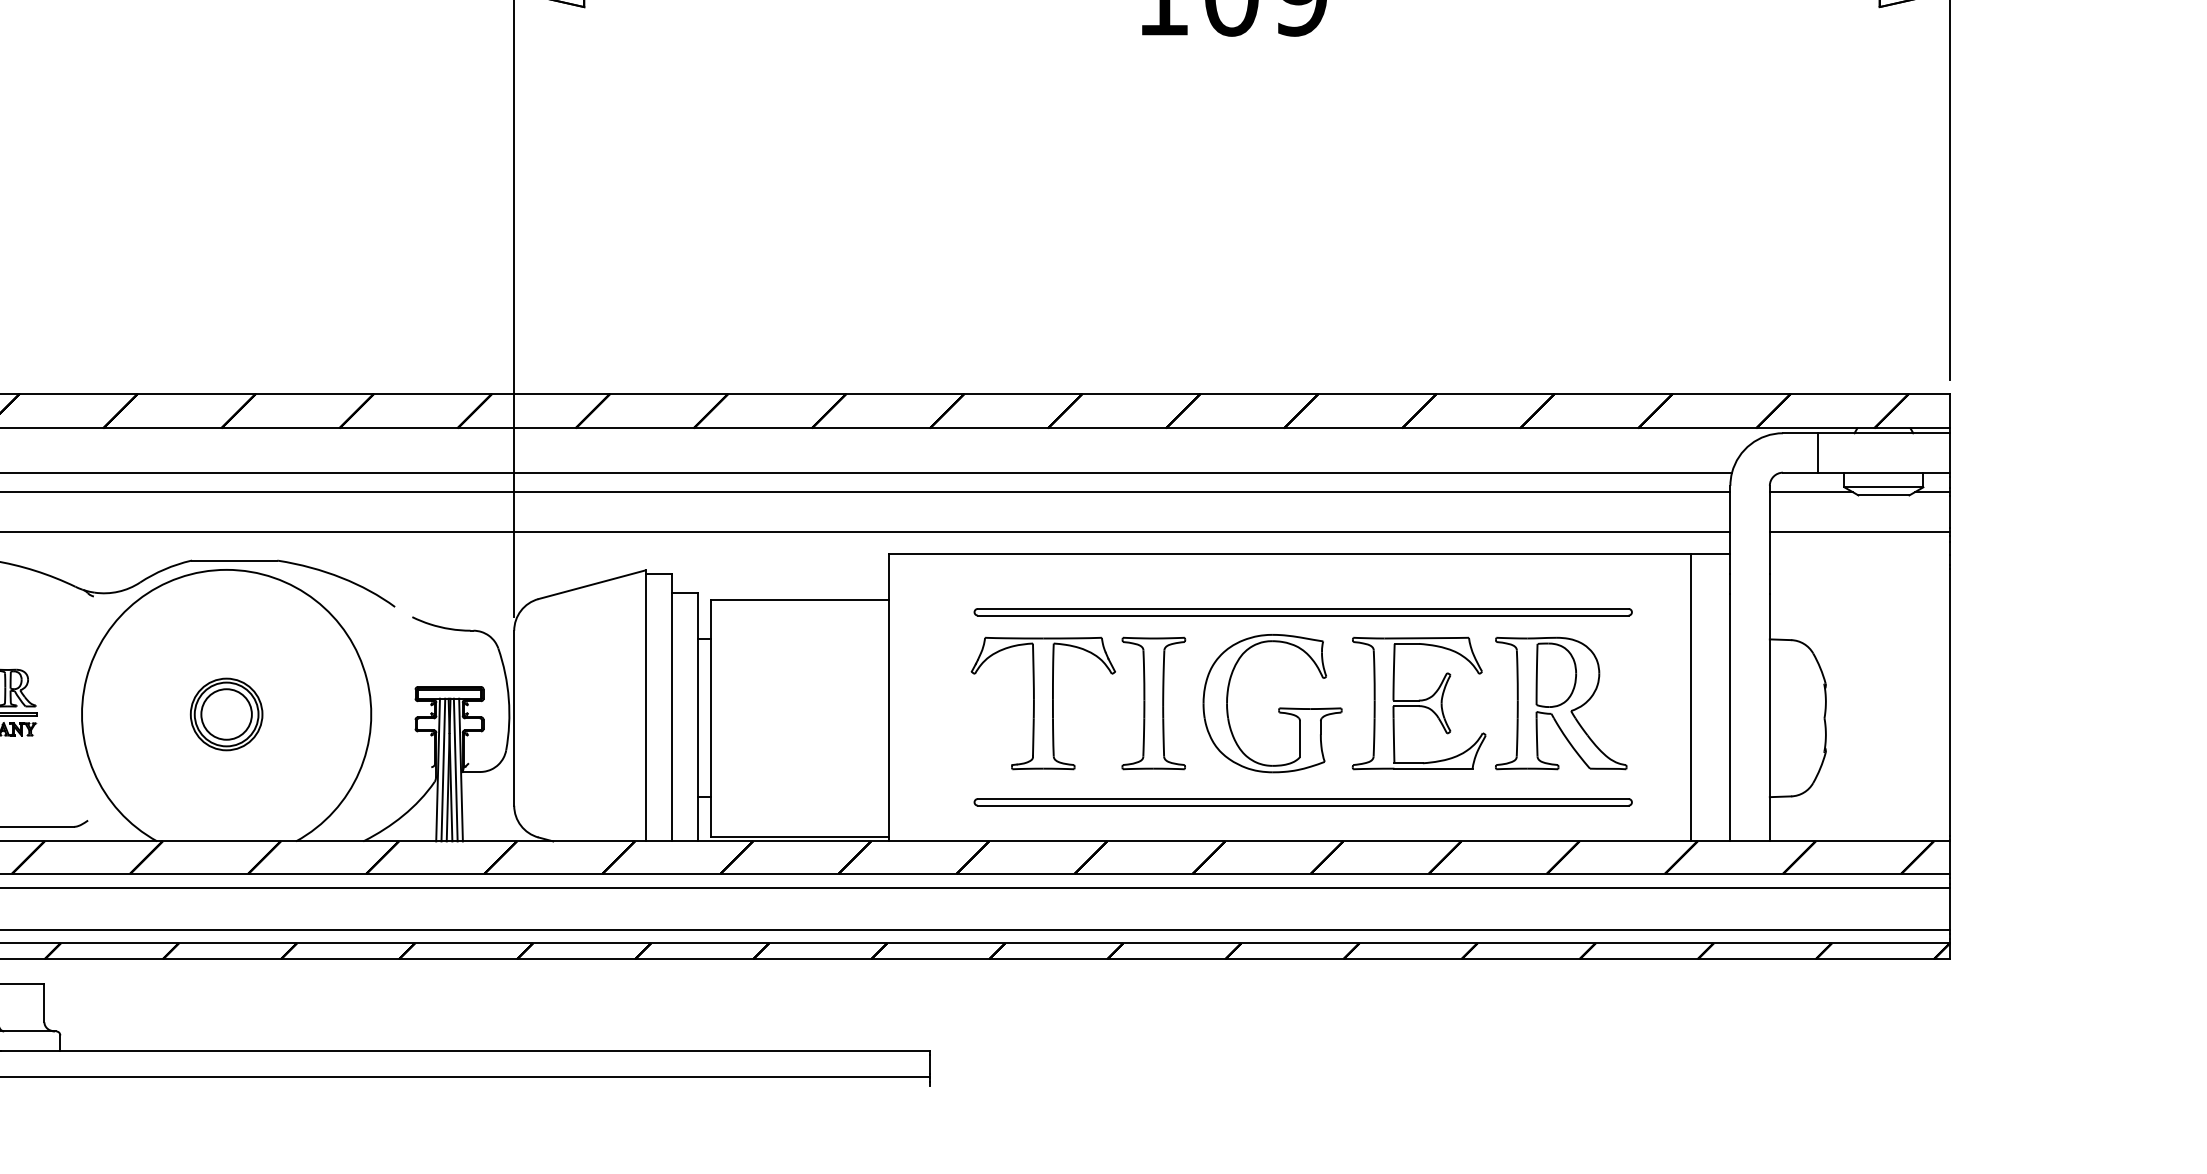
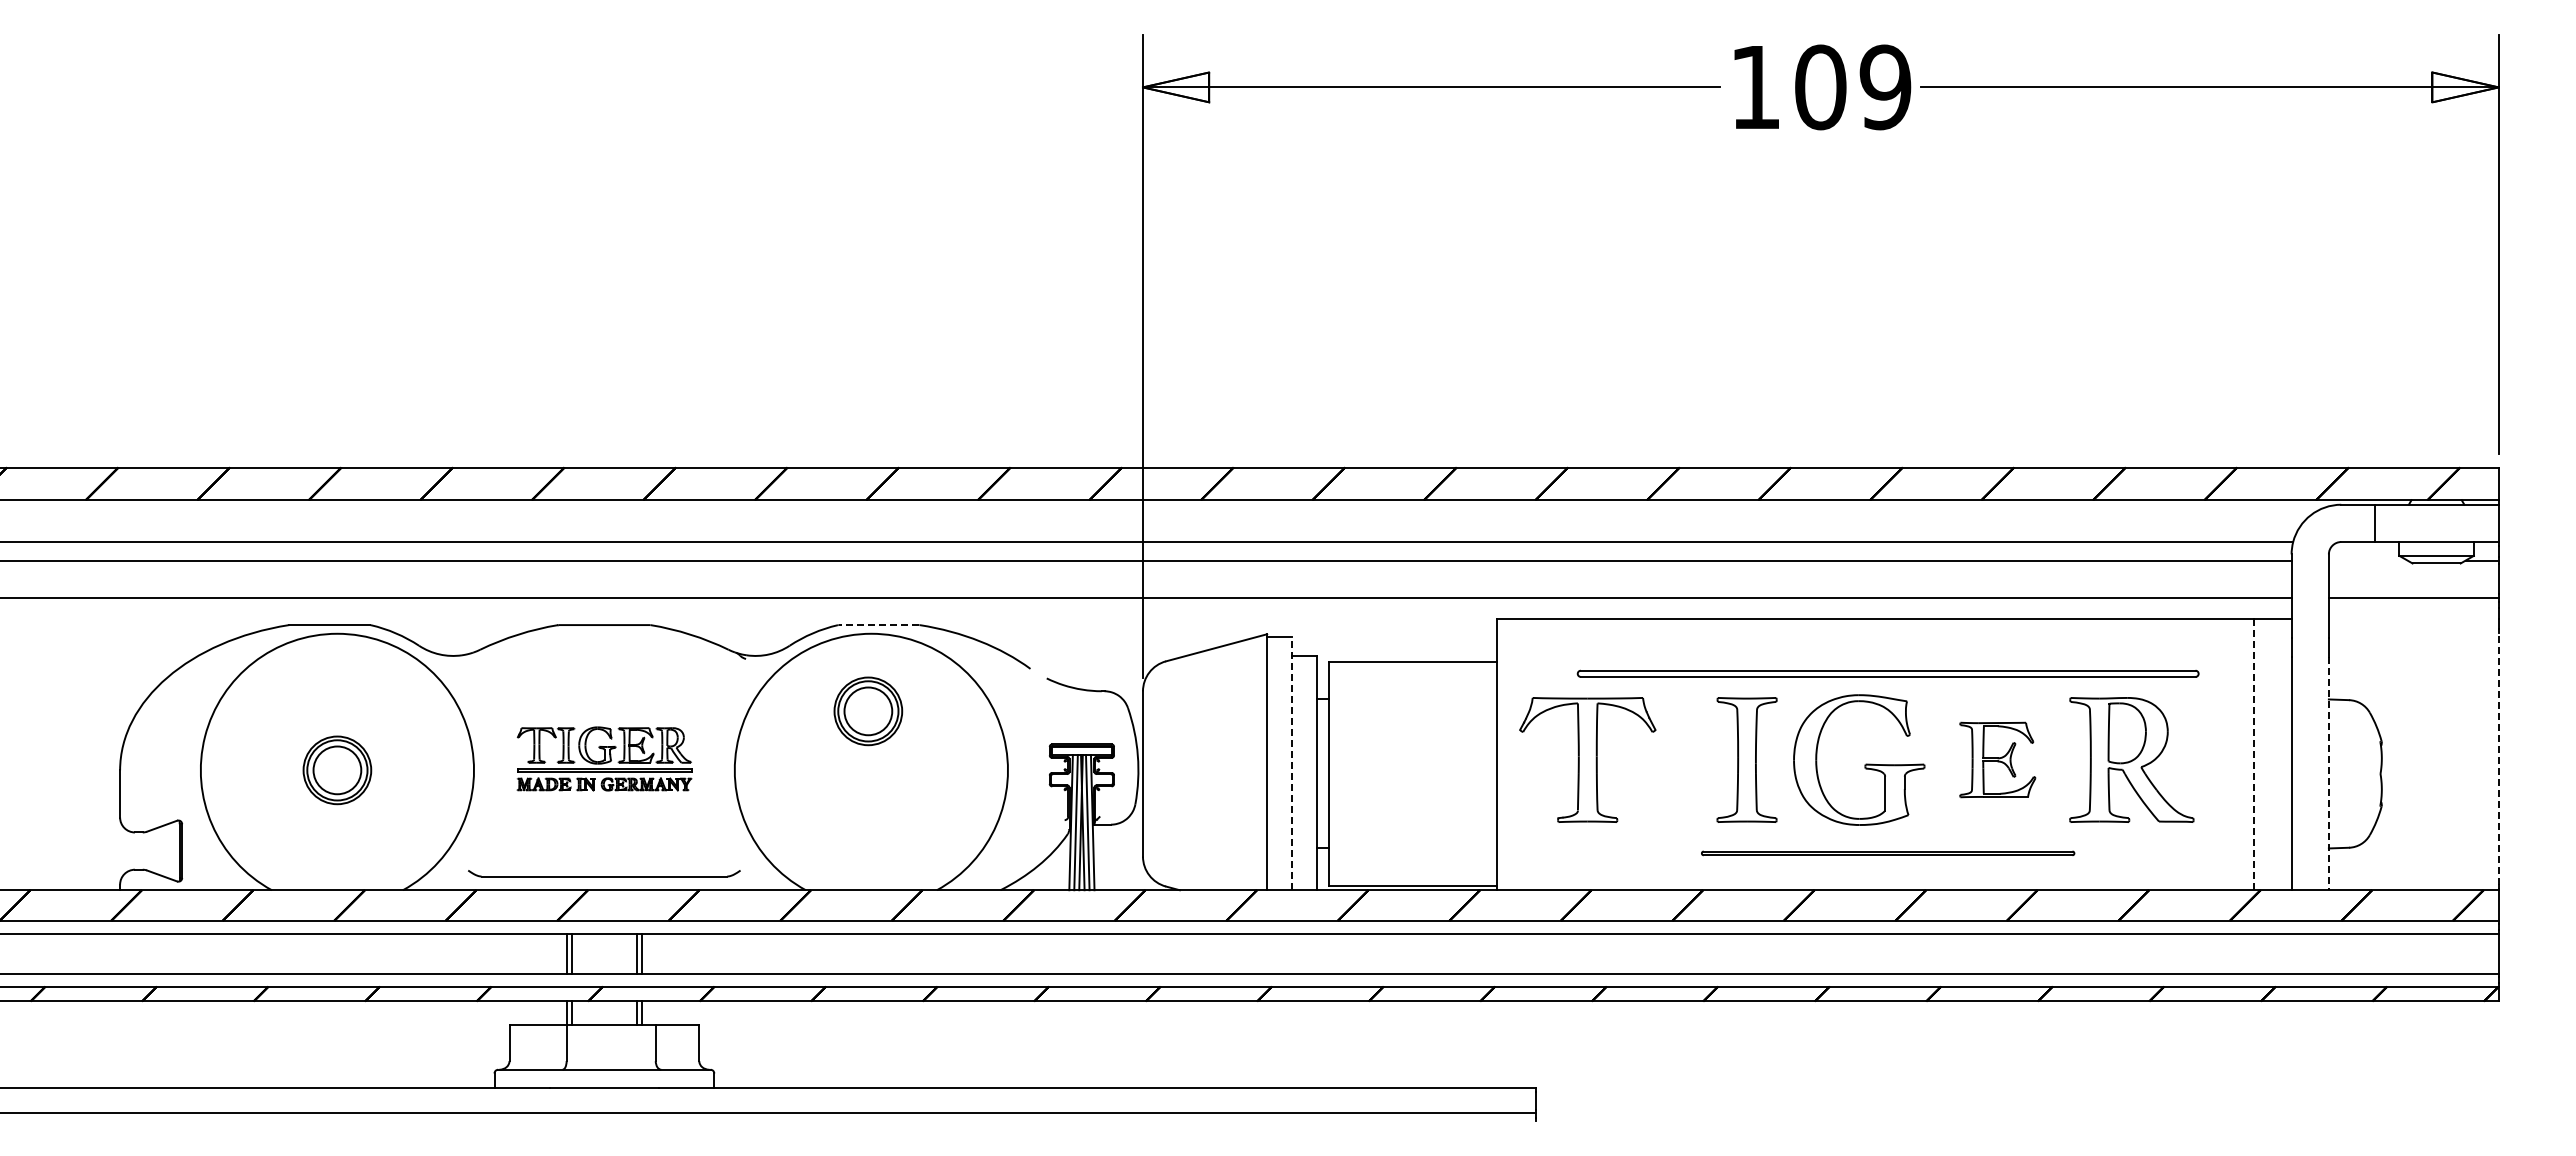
line: (1810, 492) -> (2367, 560), removed
line: (234, 561) -> (878, 625), solid -> dashed
line: (1691, 697) -> (2254, 754), solid -> dashed
line: (1949, 701) -> (2498, 758), solid -> dashed
part: (1043, 702) -> (1587, 759), moved
part: (1418, 702) -> (1997, 759), size x0.6
line: (671, 707) -> (1291, 763), solid -> dashed
part: (226, 714) -> (868, 711), moved
line: (1769, 717) -> (2328, 773), solid -> dashed
part: (1302, 802) -> (1887, 853), size x0.6

